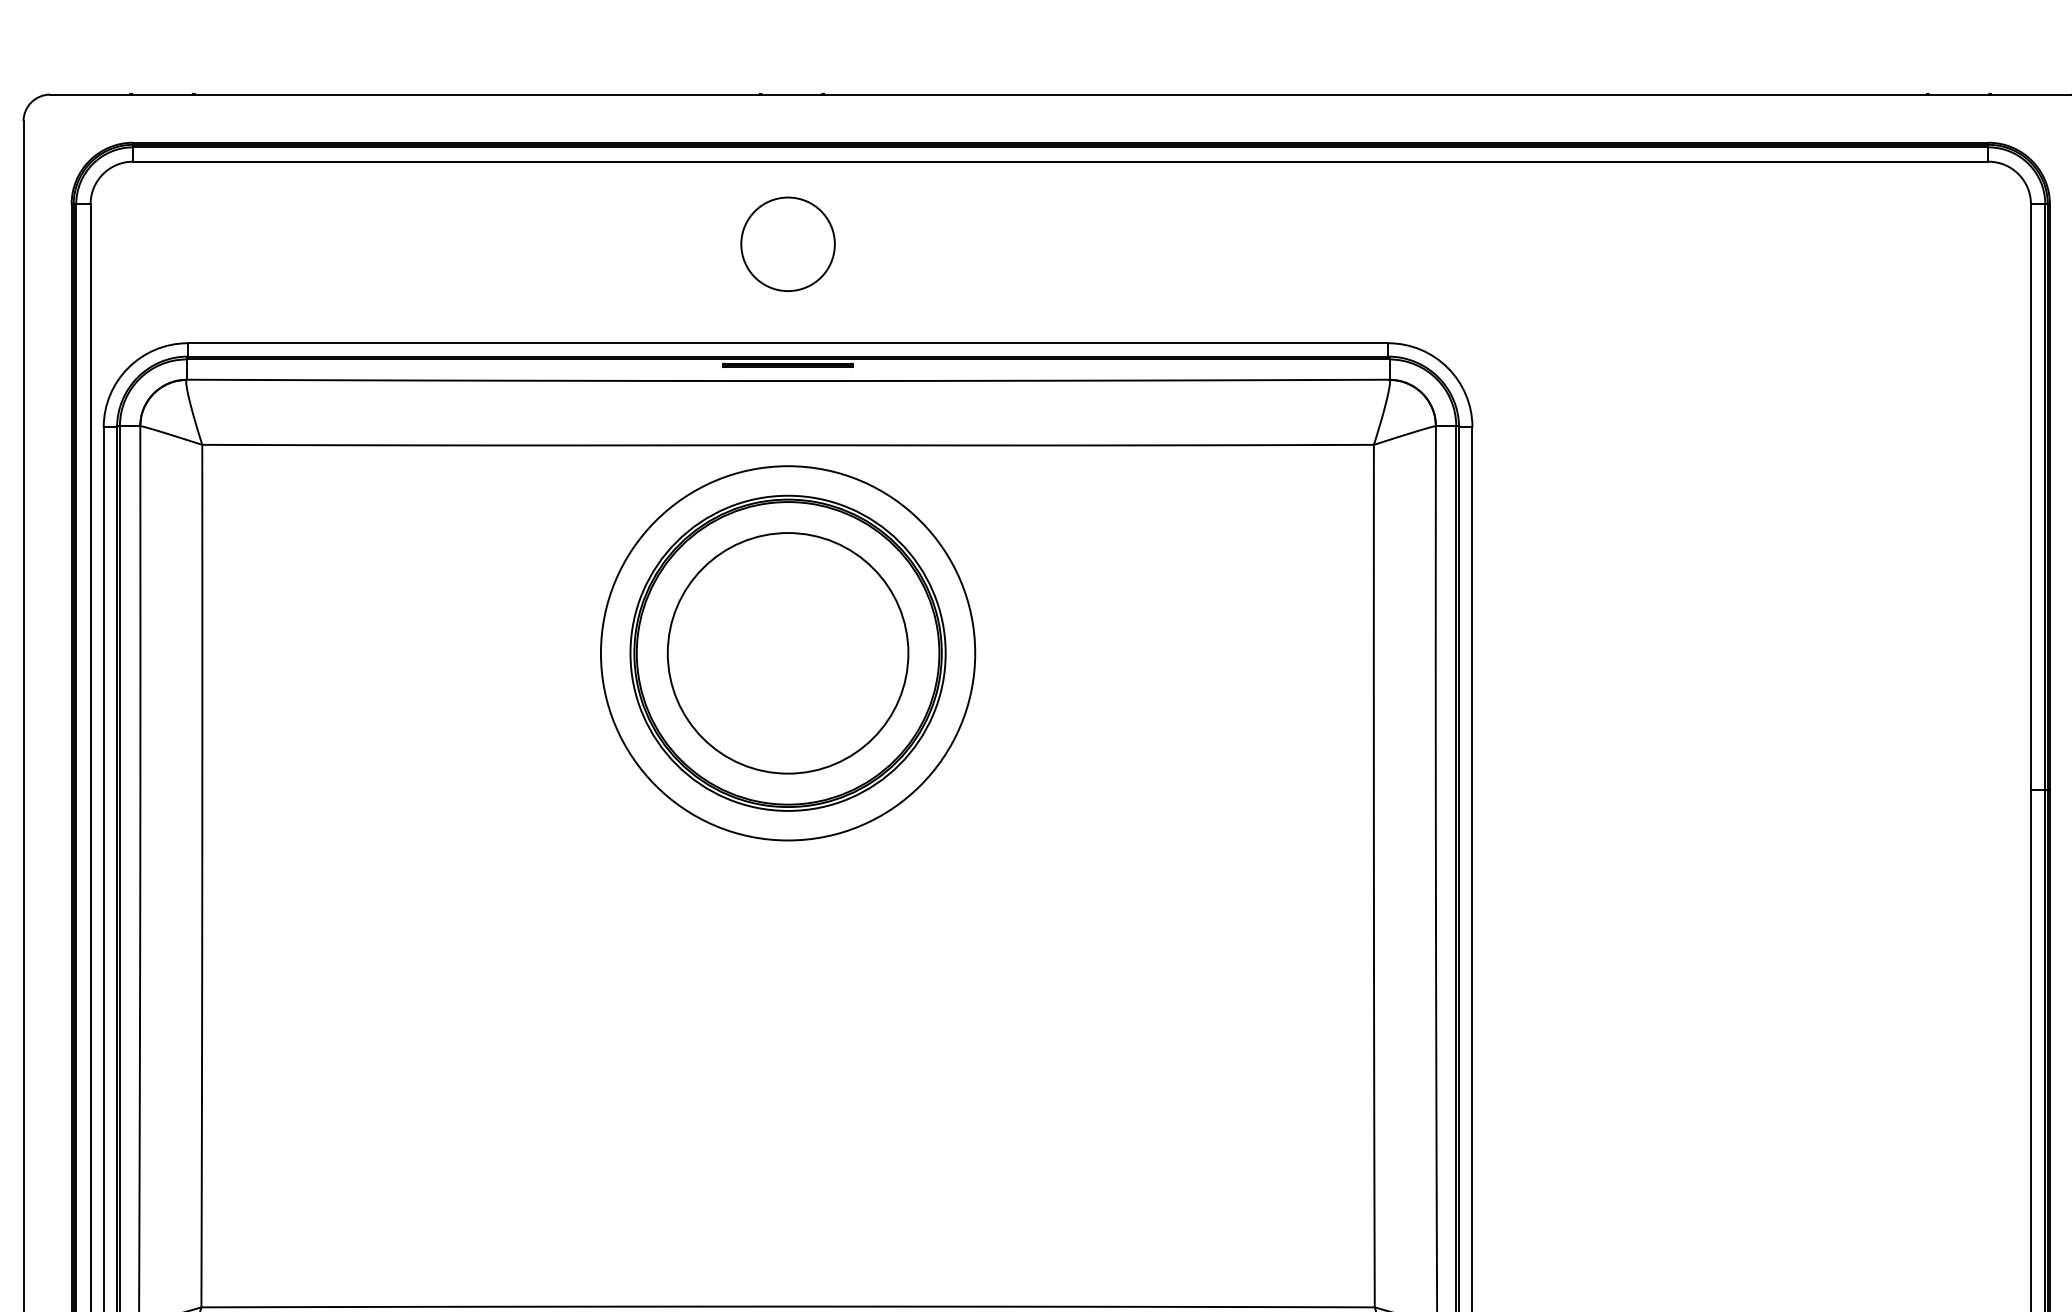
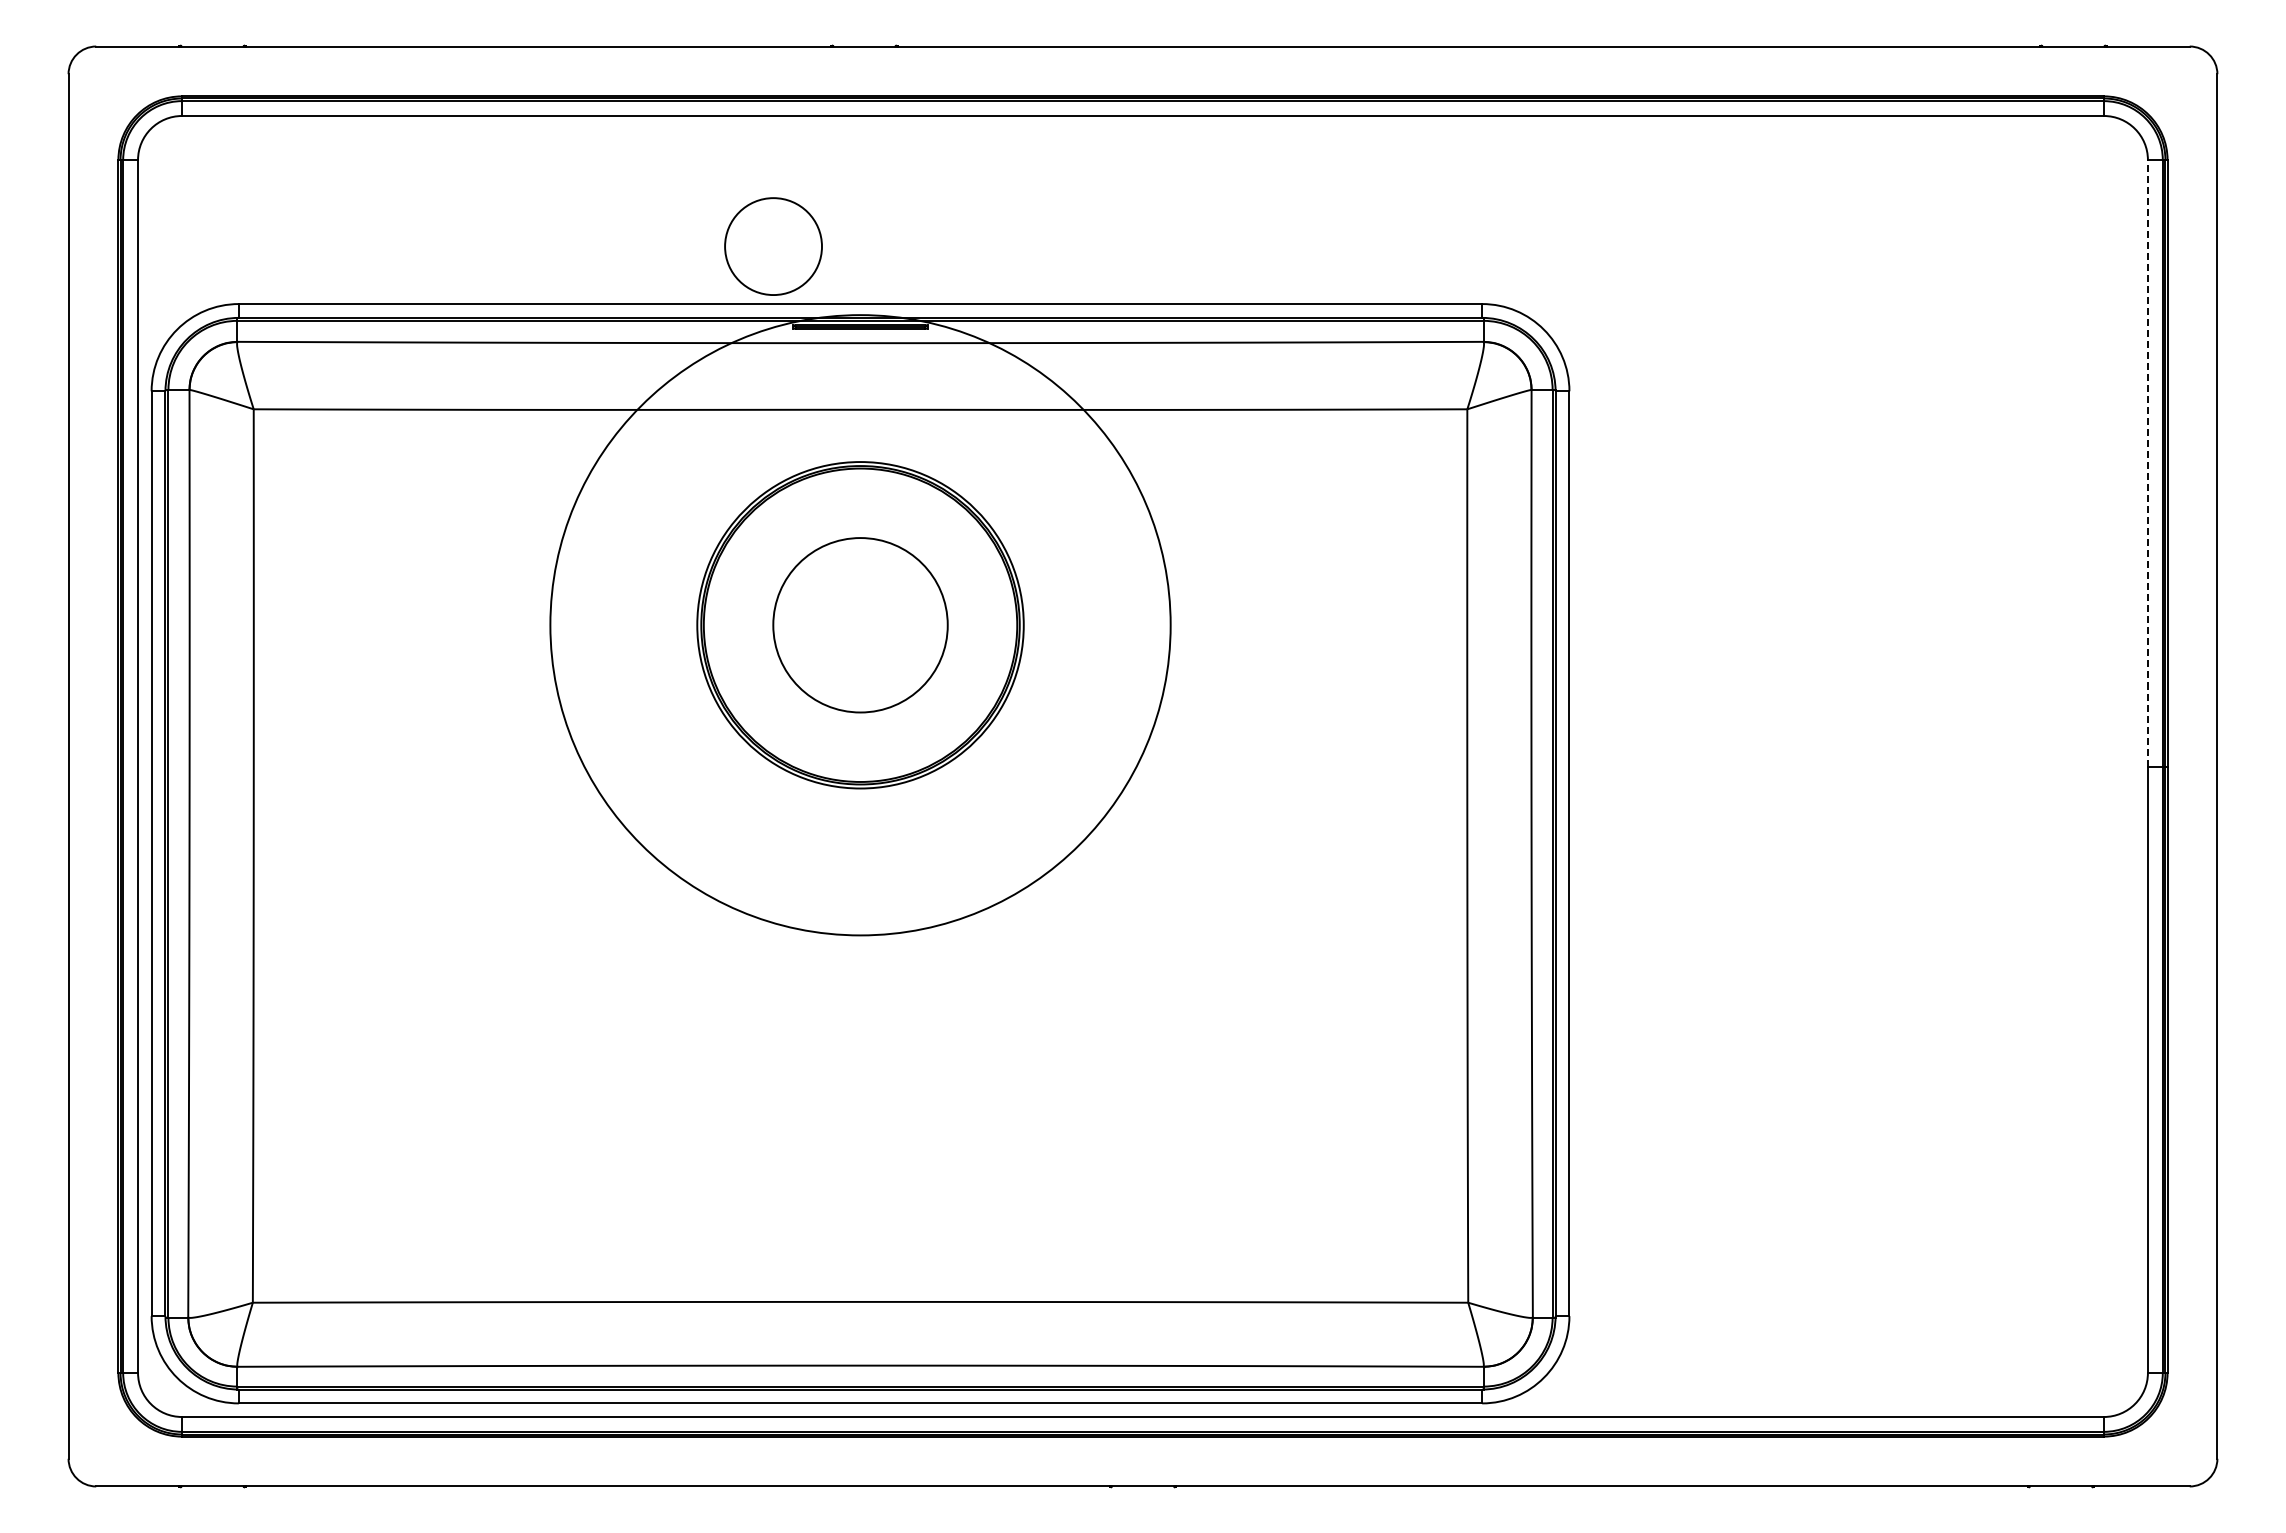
circle: (788, 244) -> (773, 246), moved
line: (2030, 496) -> (2147, 462), solid -> dashed
circle: (788, 652) -> (860, 624), size x0.7
circle: (788, 653) -> (860, 625), size x1.6

